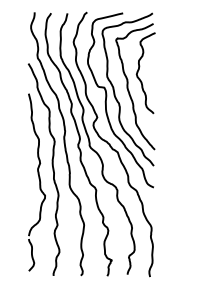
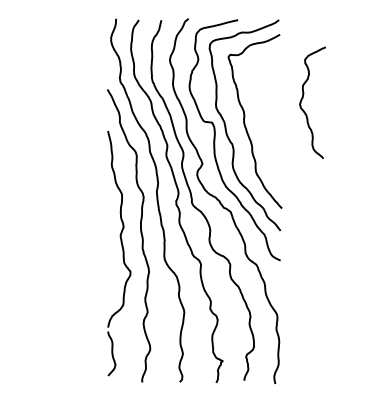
curve: (139, 70) -> (303, 98), moved

